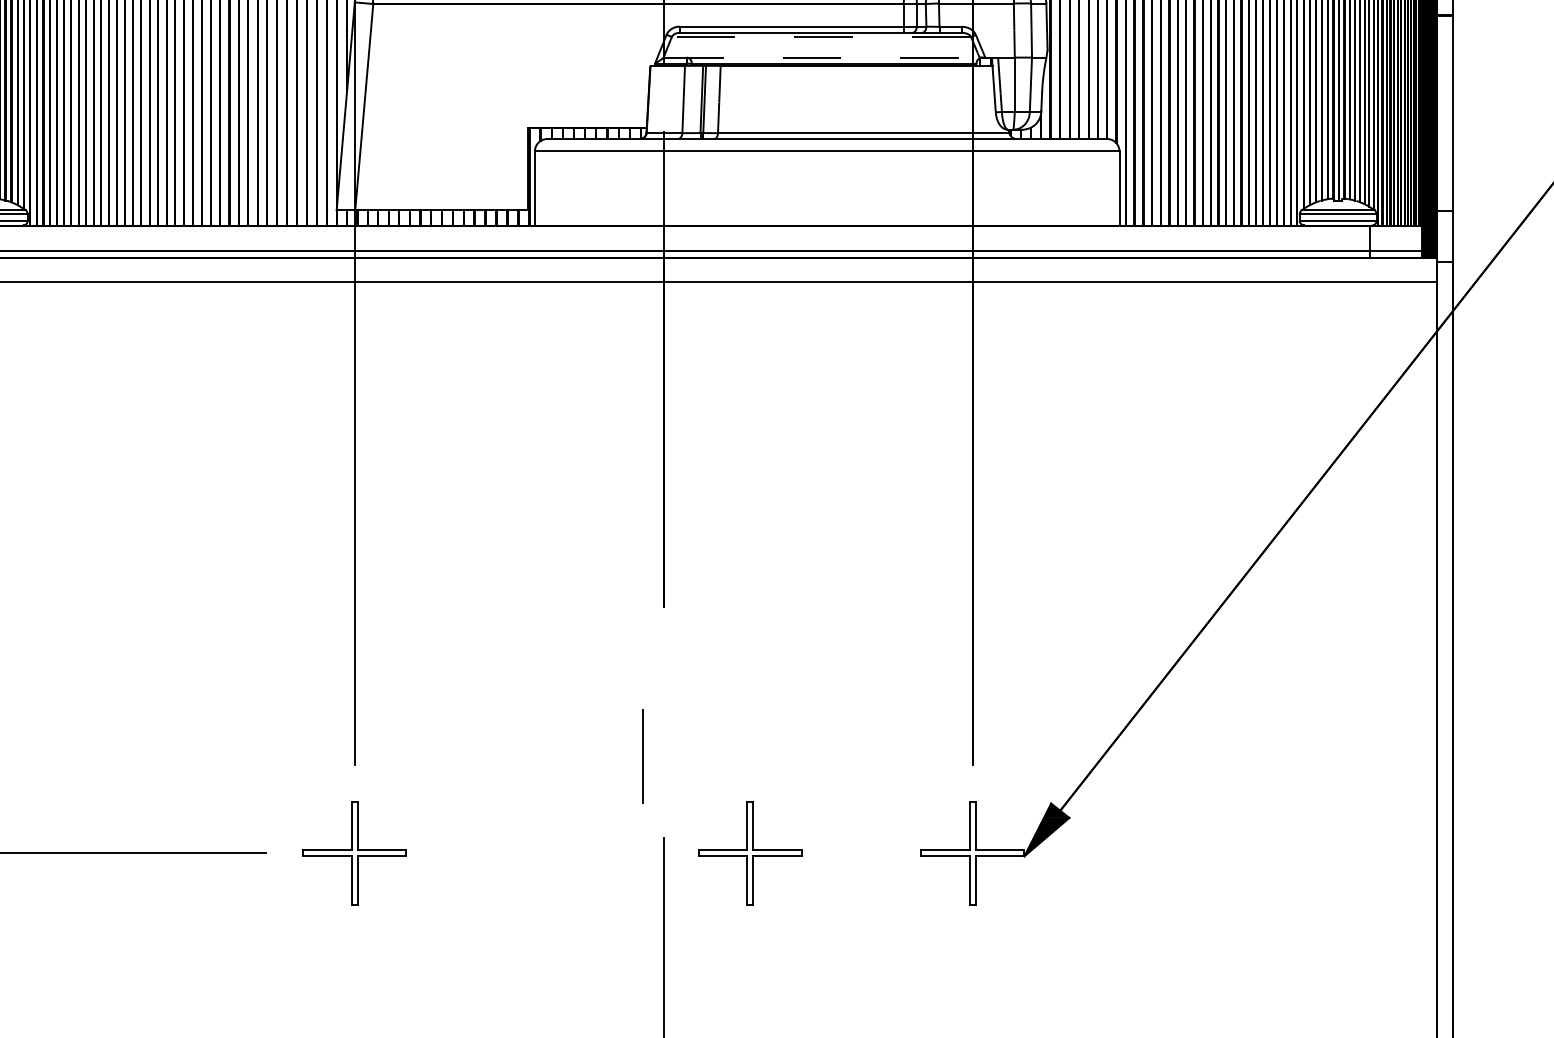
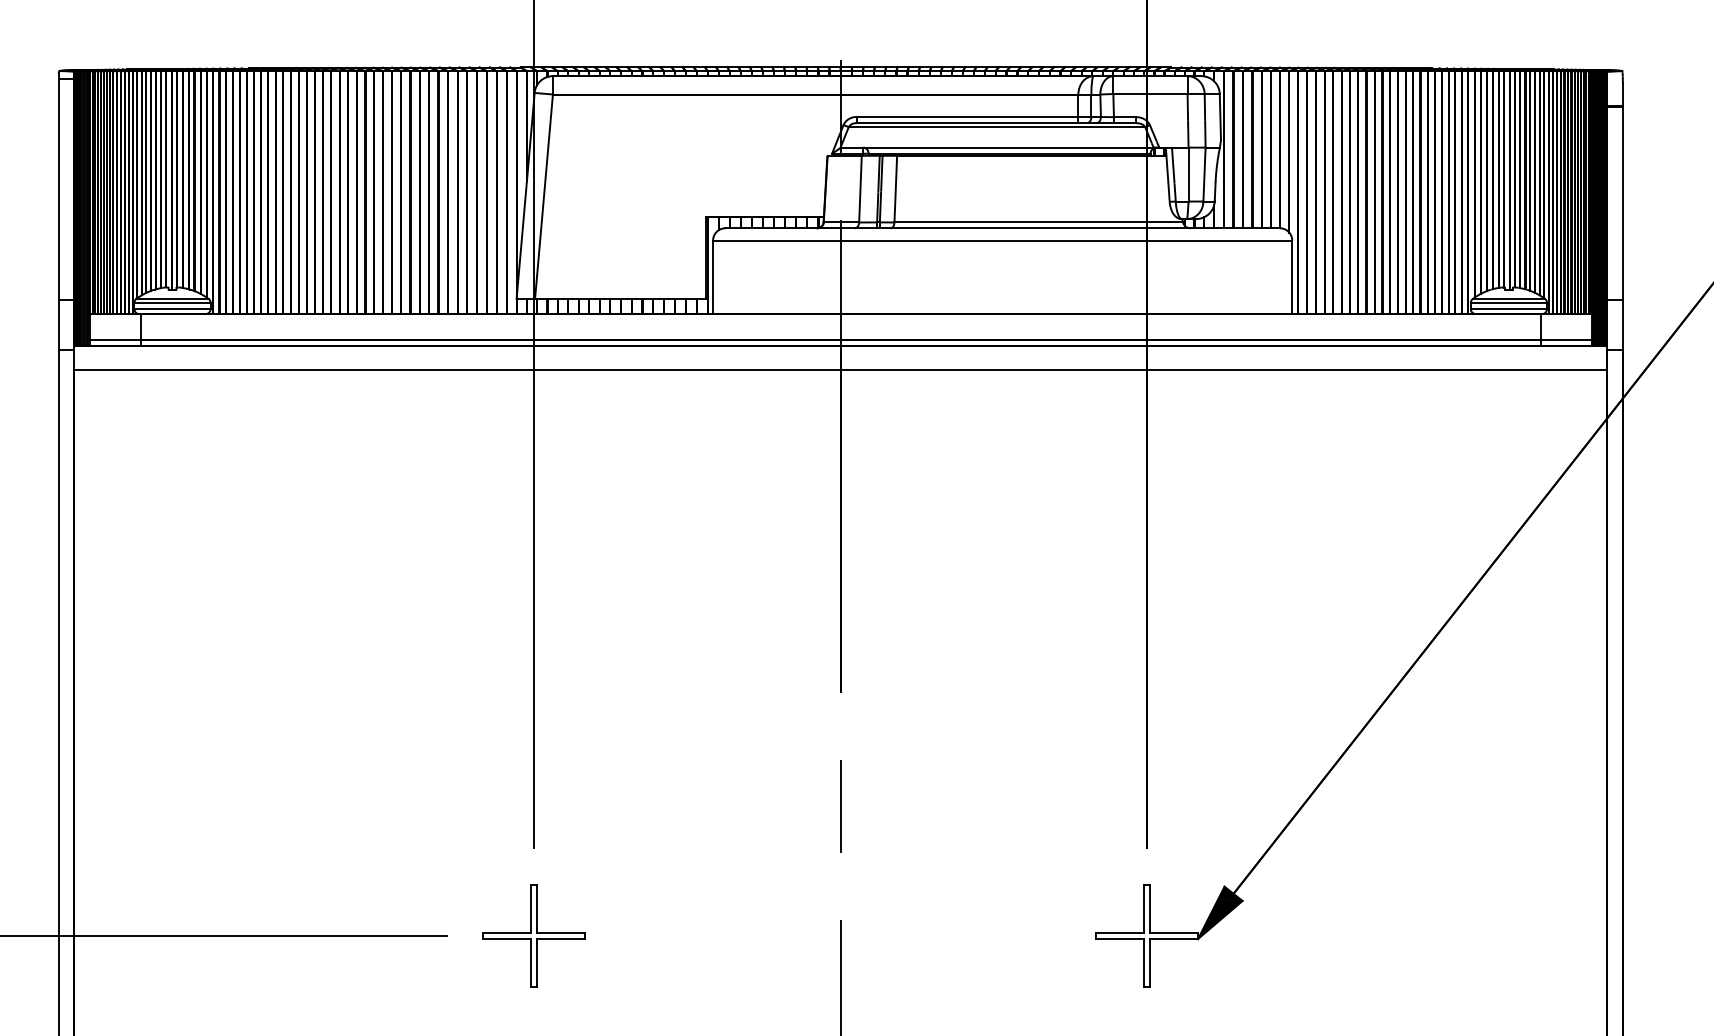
line: (820, 37) -> (996, 127), dashed -> solid
line: (821, 57) -> (997, 147), dashed -> solid
line: (642, 756) -> (840, 806), moved
part: (749, 852) -> (925, 935), removed

